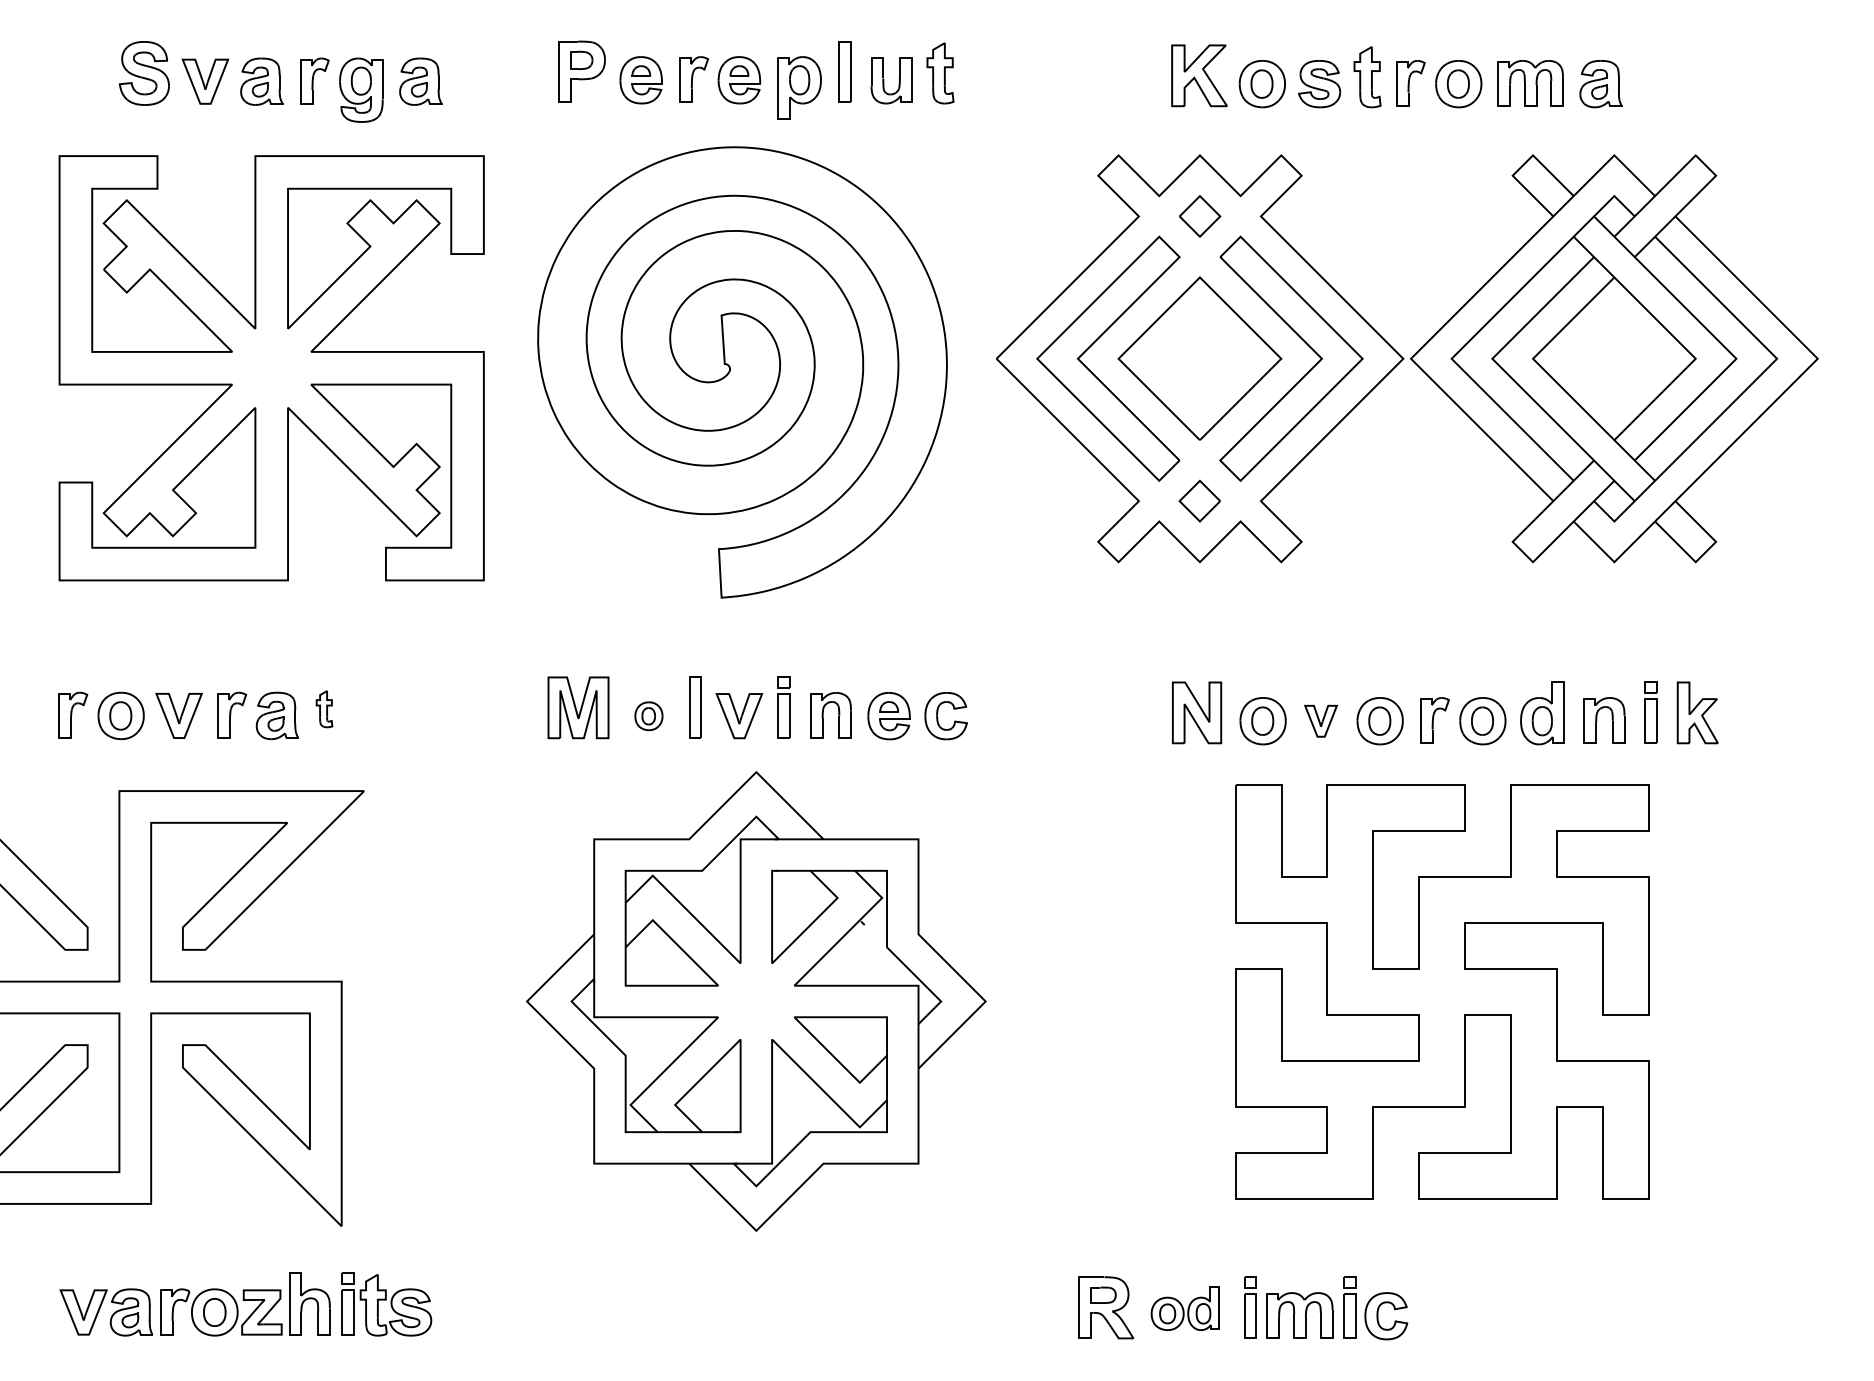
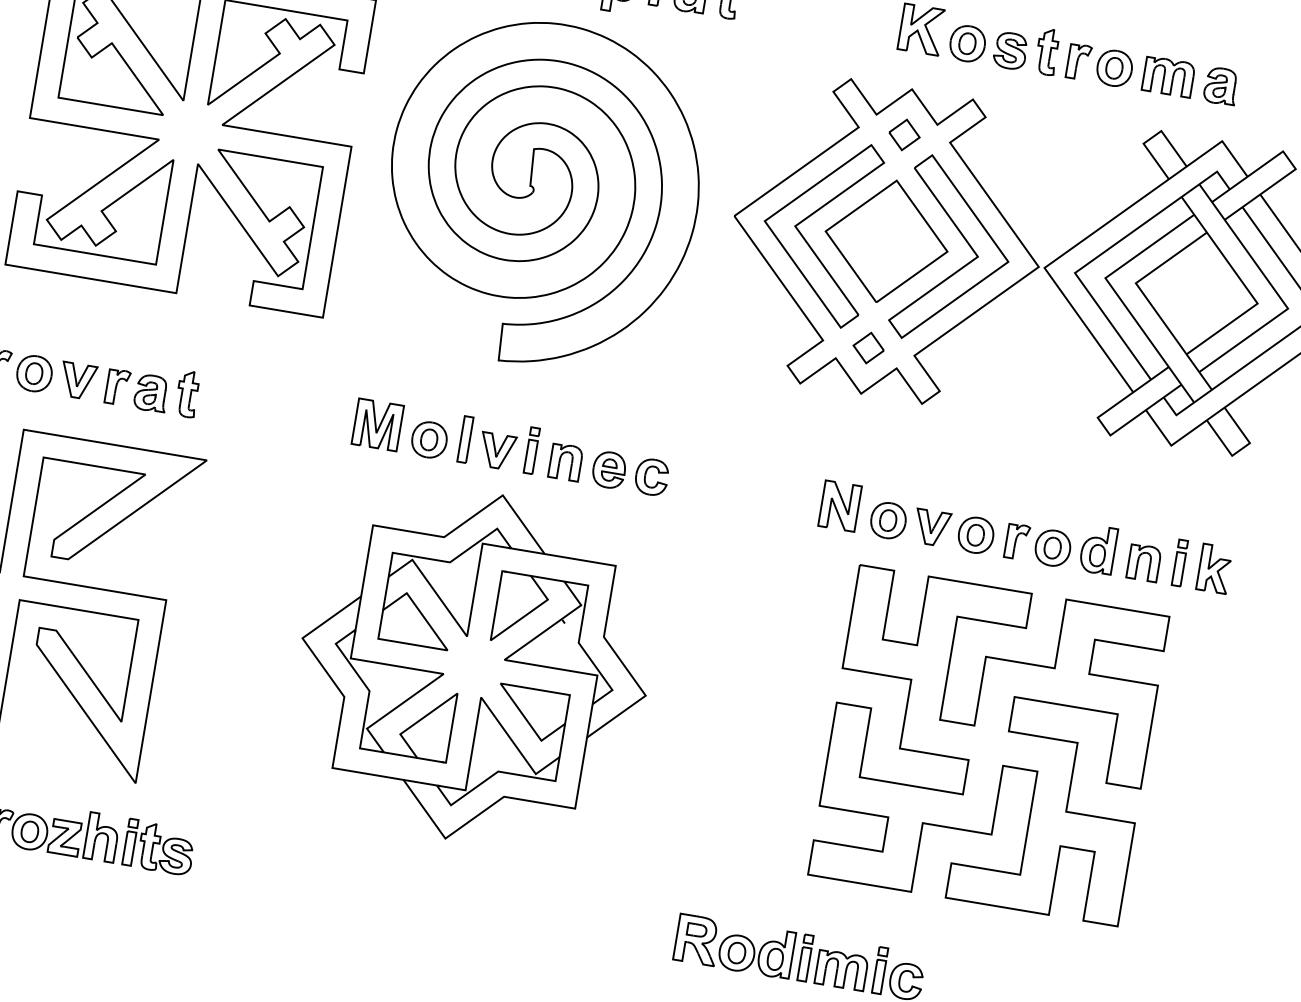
part: (324, 709) -> (187, 394), size x1.67
part: (648, 716) -> (429, 440), size x1.67
part: (1320, 721) -> (931, 528), size x1.43
part: (1184, 1308) -> (756, 950), size x1.43

